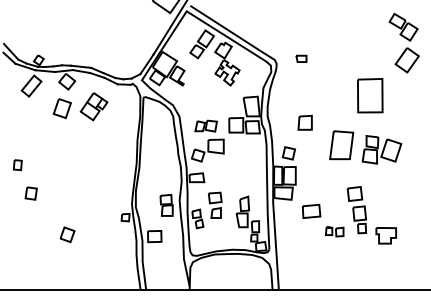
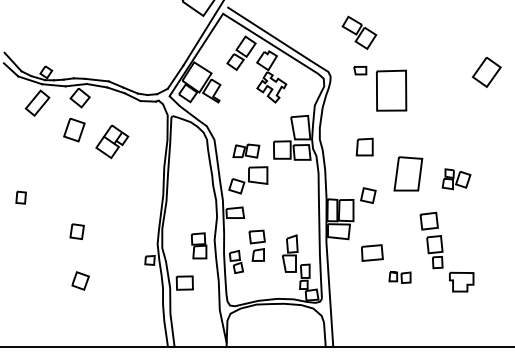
part: (403, 26) -> (359, 32), moved
part: (370, 95) -> (391, 90), moved
part: (94, 106) -> (112, 141), moved
part: (381, 149) -> (456, 178), size x0.6
part: (289, 153) -> (368, 195), moved
part: (30, 193) -> (76, 231), moved
part: (356, 210) -> (431, 240), moved

